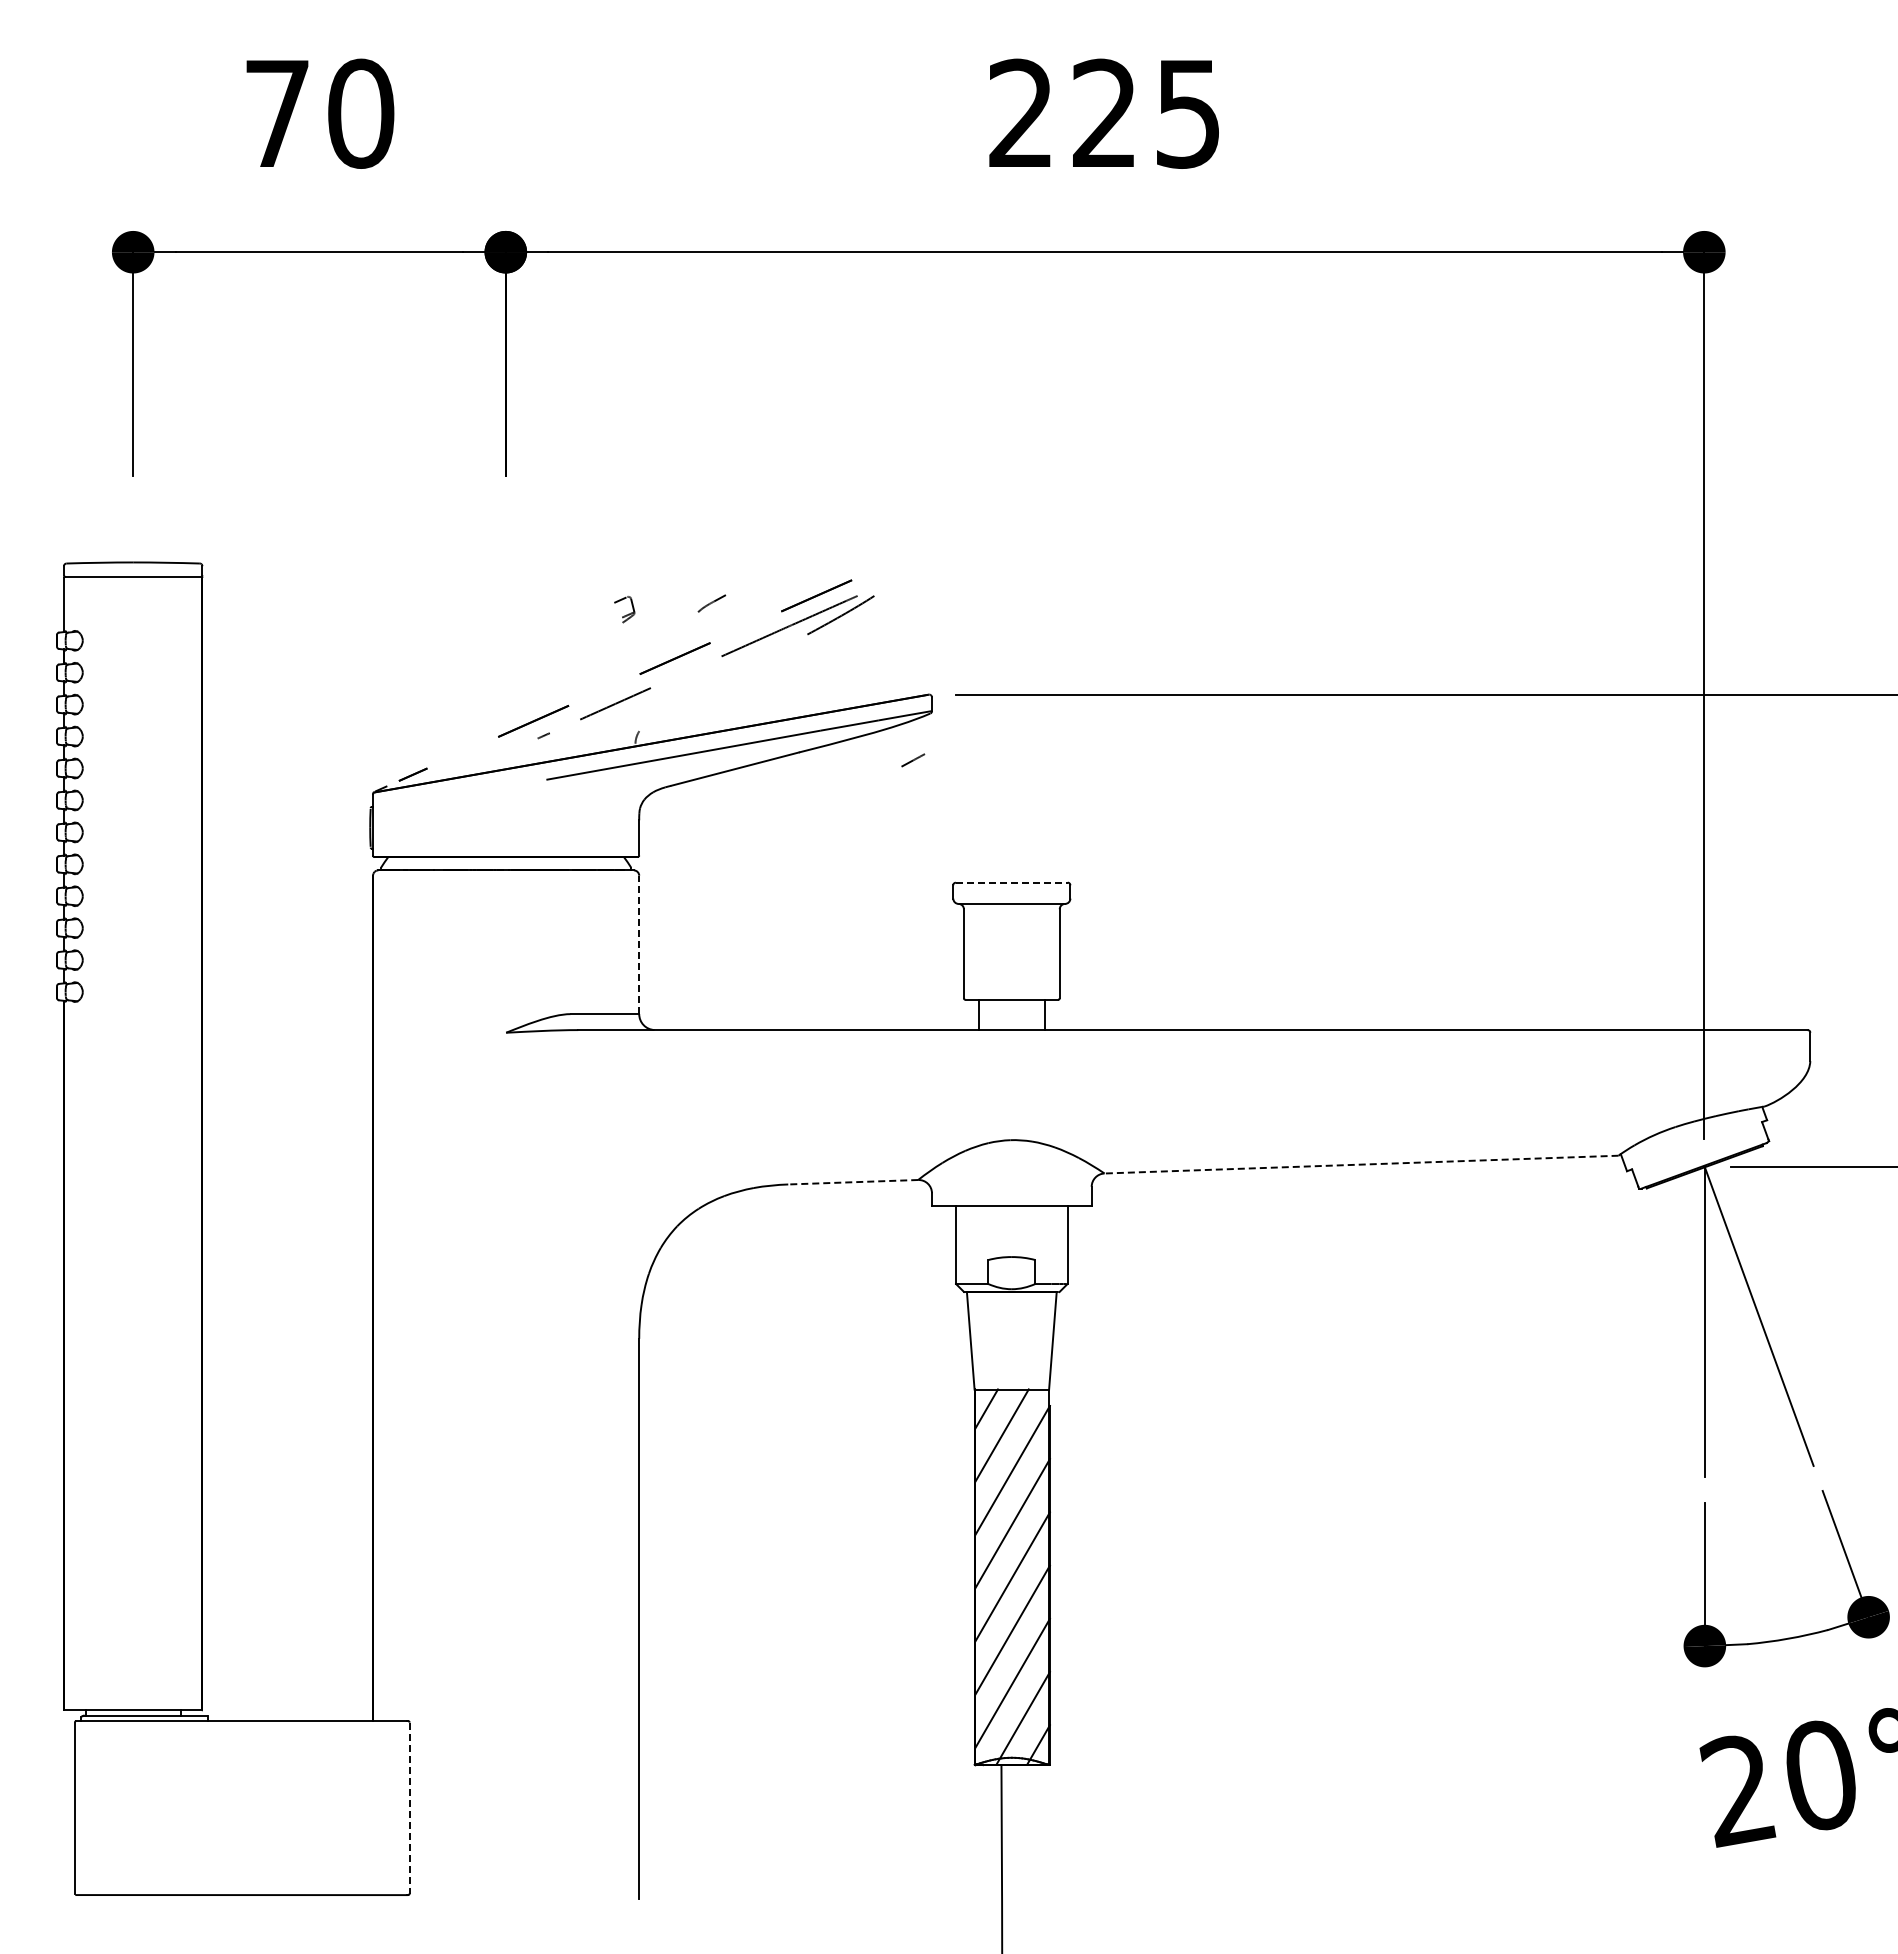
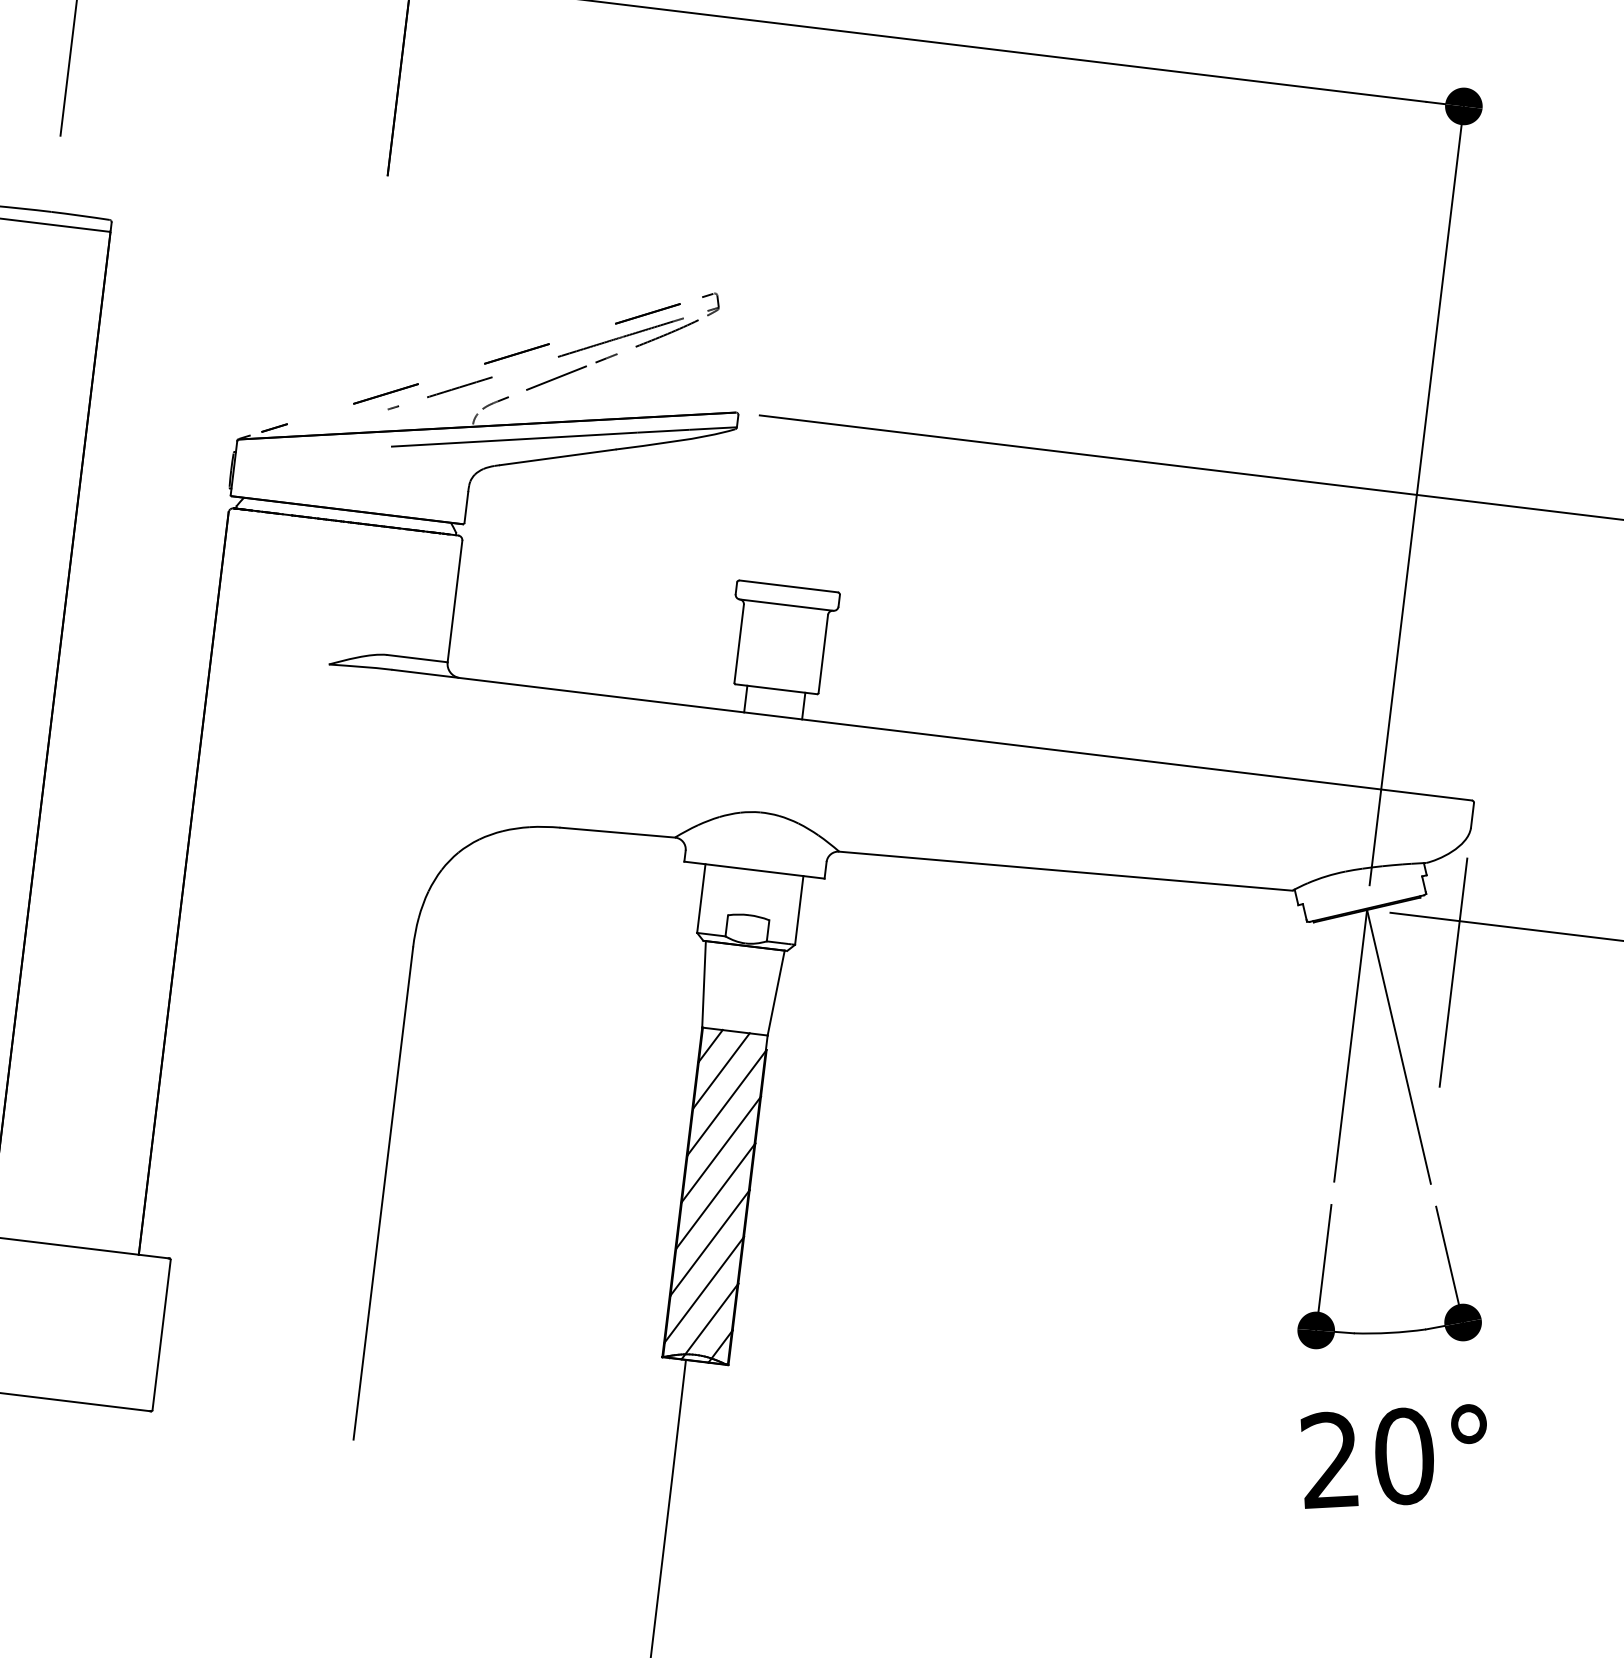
part: (711, 603) -> (495, 402), moved
part: (624, 609) -> (710, 304), moved
line: (722, 680) -> (556, 378), added
line: (913, 760) -> (606, 358), moved
line: (1011, 882) -> (788, 586), dashed -> solid
line: (639, 944) -> (455, 601), dashed -> solid
line: (1361, 1164) -> (1065, 871), dashed -> solid
line: (852, 1182) -> (617, 832), dashed -> solid
line: (1810, 1225) -> (1453, 972), added
line: (409, 1808) -> (161, 1335), dashed -> solid

